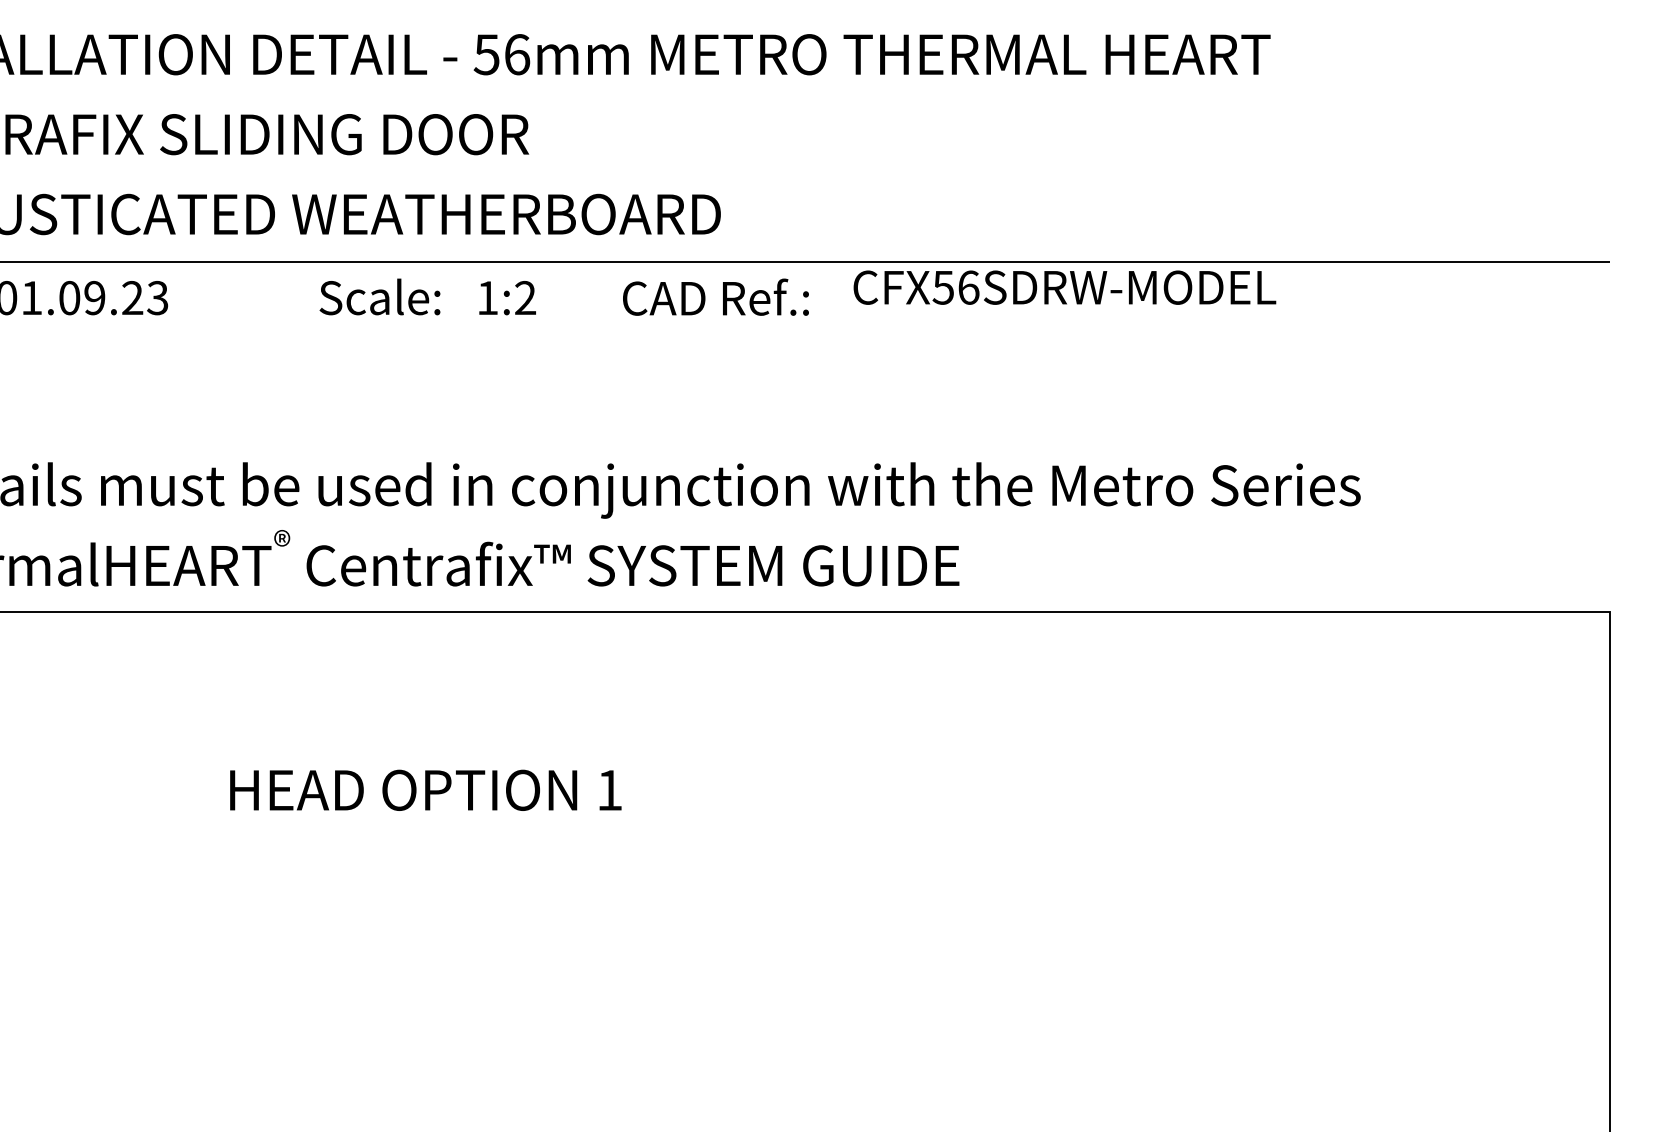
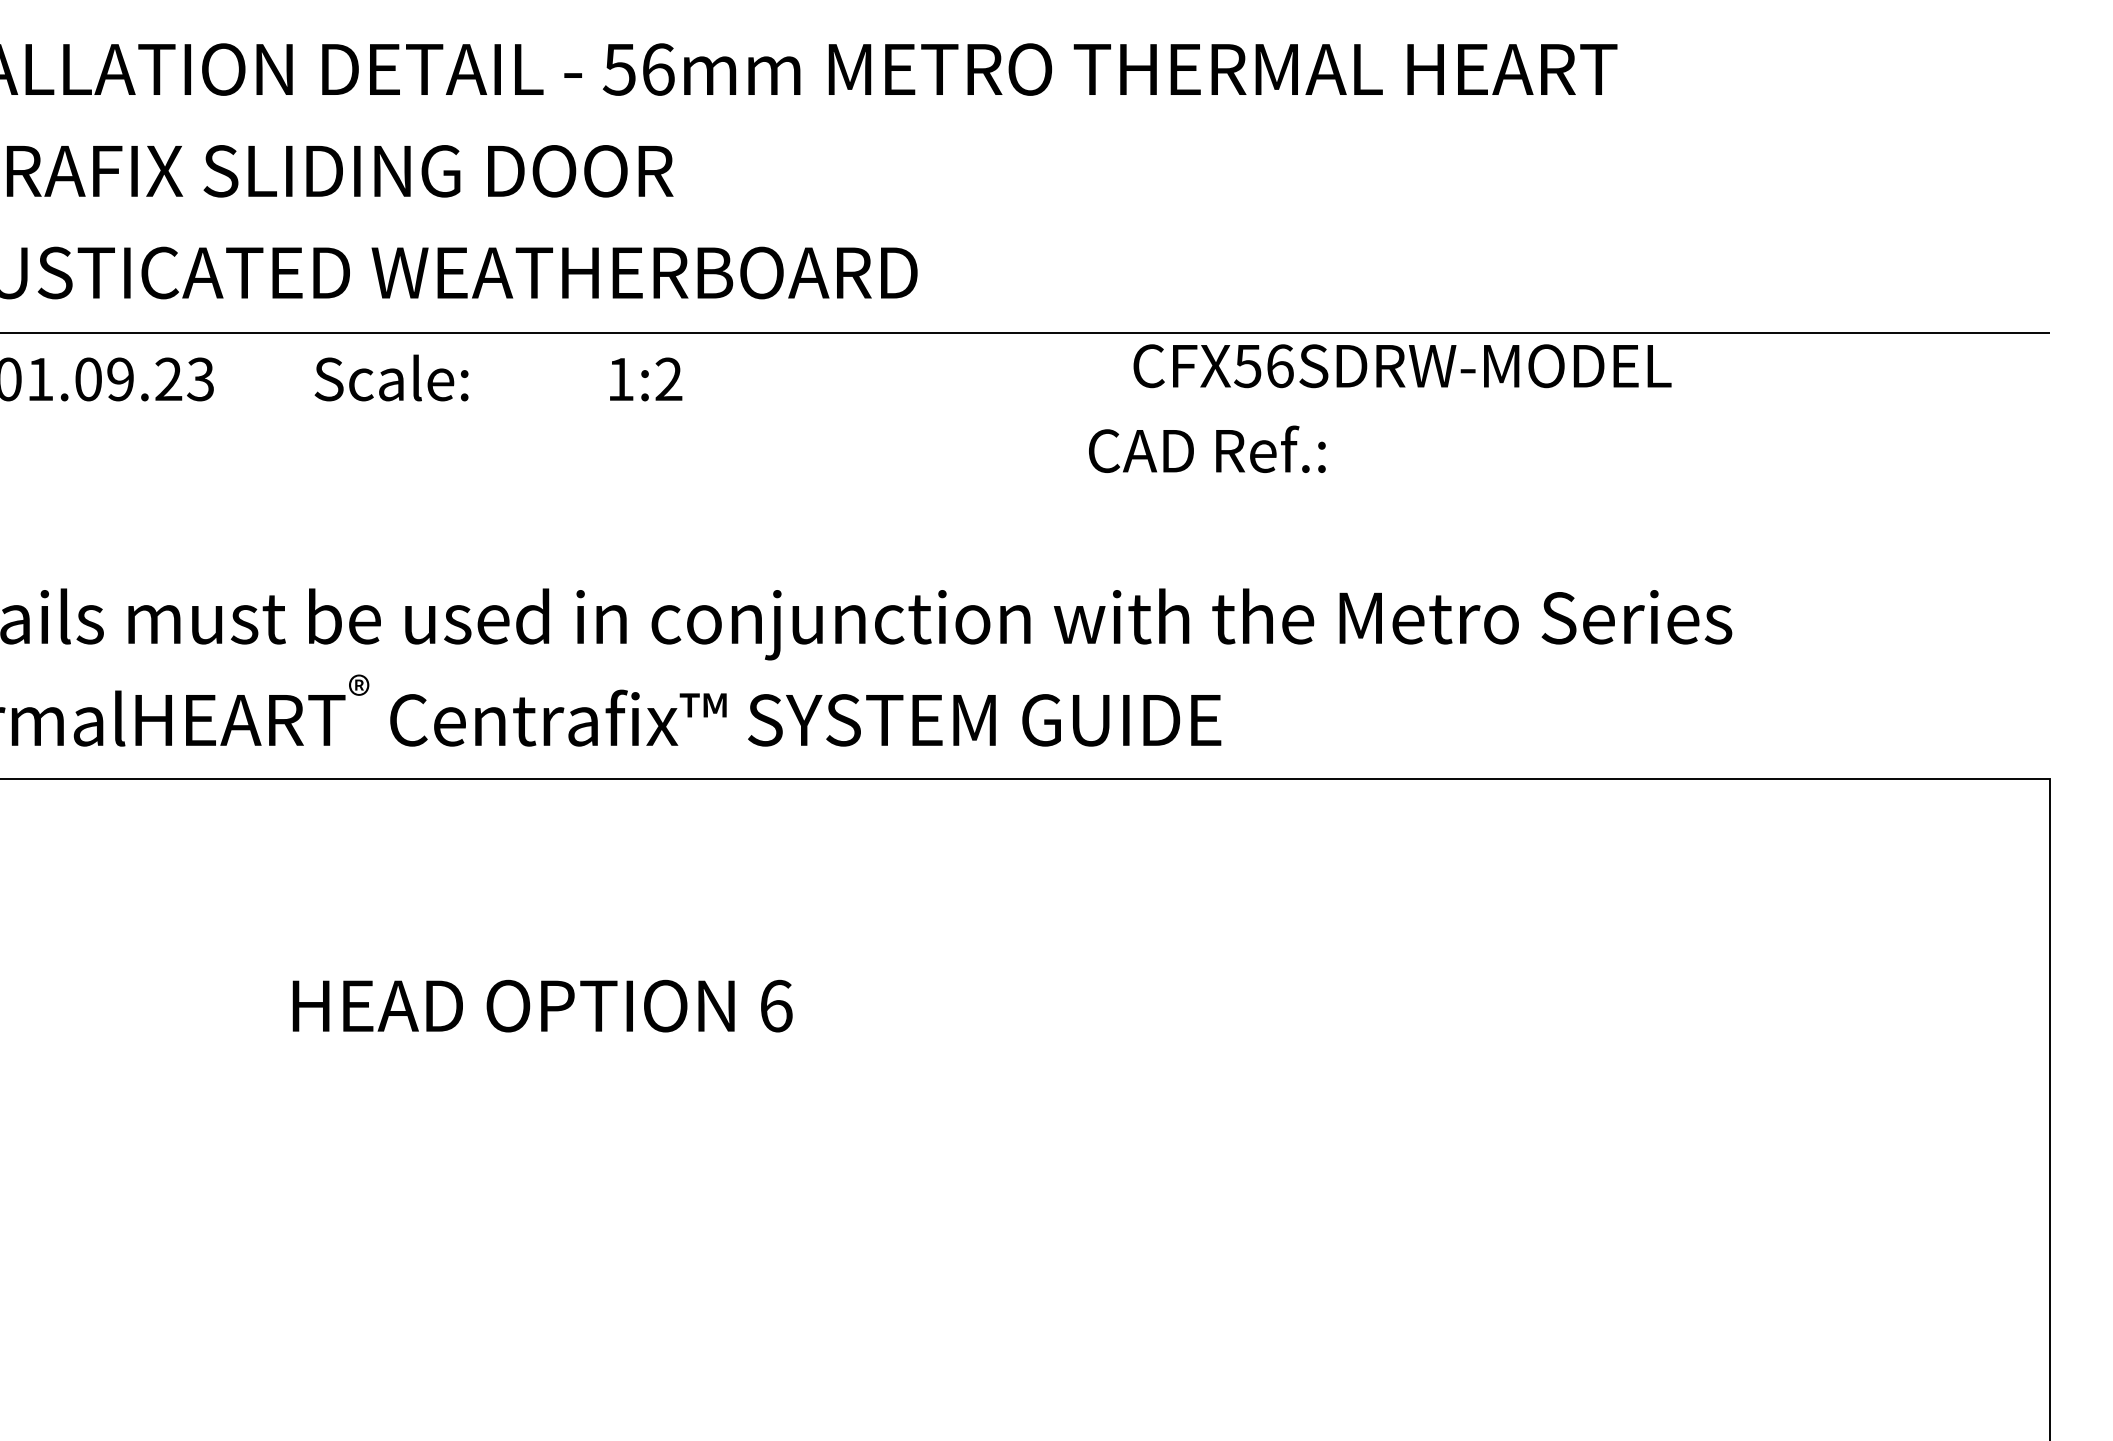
text: (1064, 287) -> (1402, 366), moved
text: (379, 296) -> (391, 377), moved
text: (716, 296) -> (1207, 448), moved
text: (610, 789) -> (776, 1005), 1 -> 6

